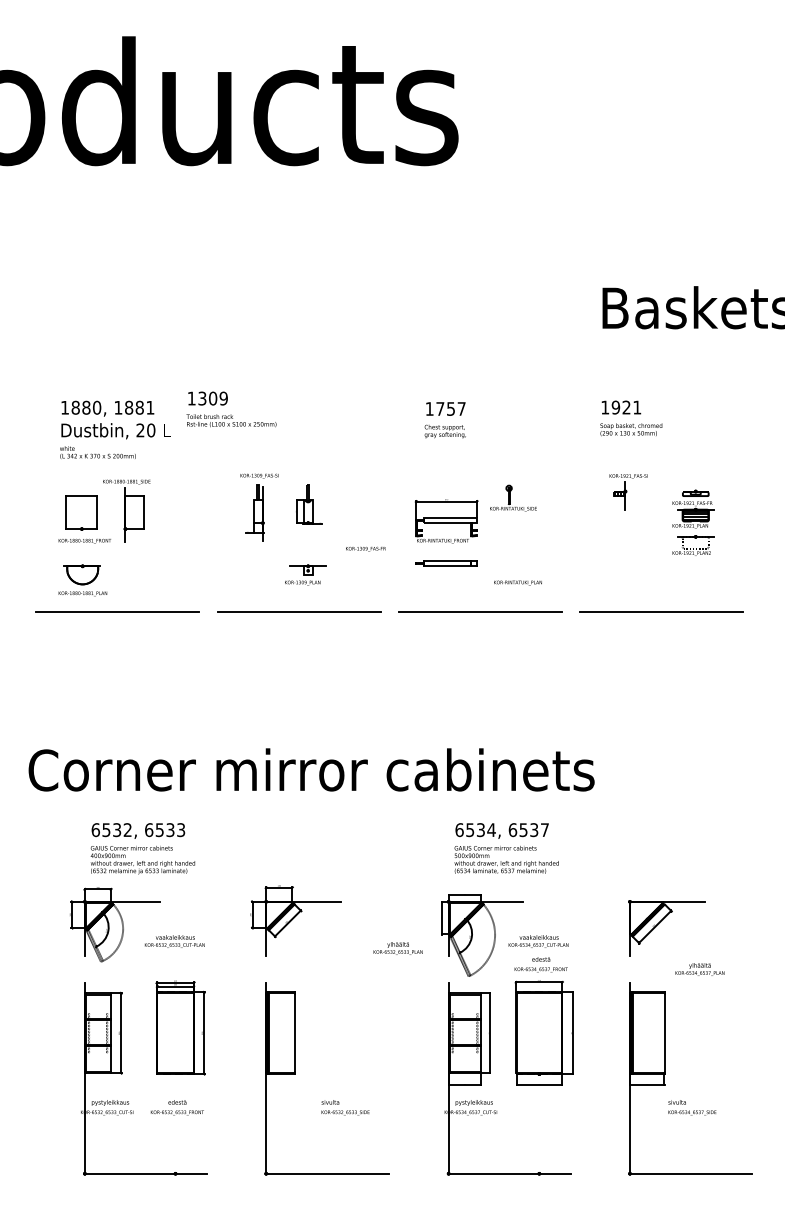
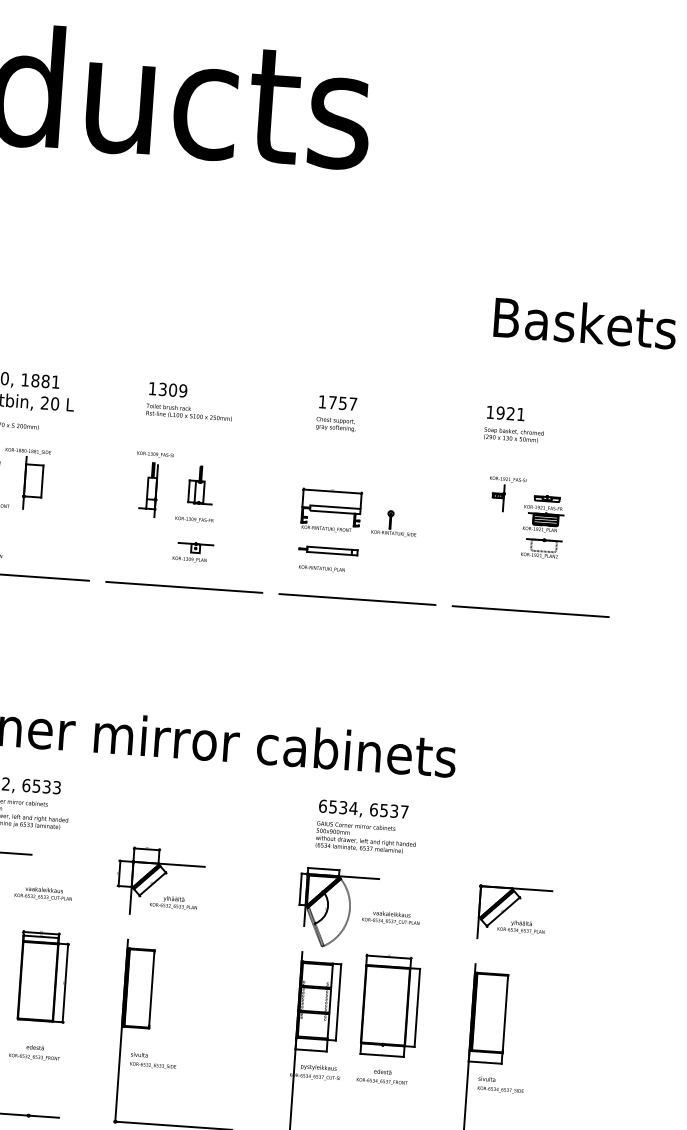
text: (231, 409) -> (189, 401), moved
part: (513, 497) -> (394, 522), moved
part: (693, 522) -> (543, 526), moved
text: (365, 548) -> (194, 519), moved
text: (517, 582) -> (321, 568), moved
text: (397, 948) -> (173, 902), moved
text: (540, 964) -> (381, 1076), moved
text: (699, 969) -> (520, 927), moved
text: (345, 1107) -> (153, 1060), moved
text: (692, 1107) -> (501, 1085), moved

